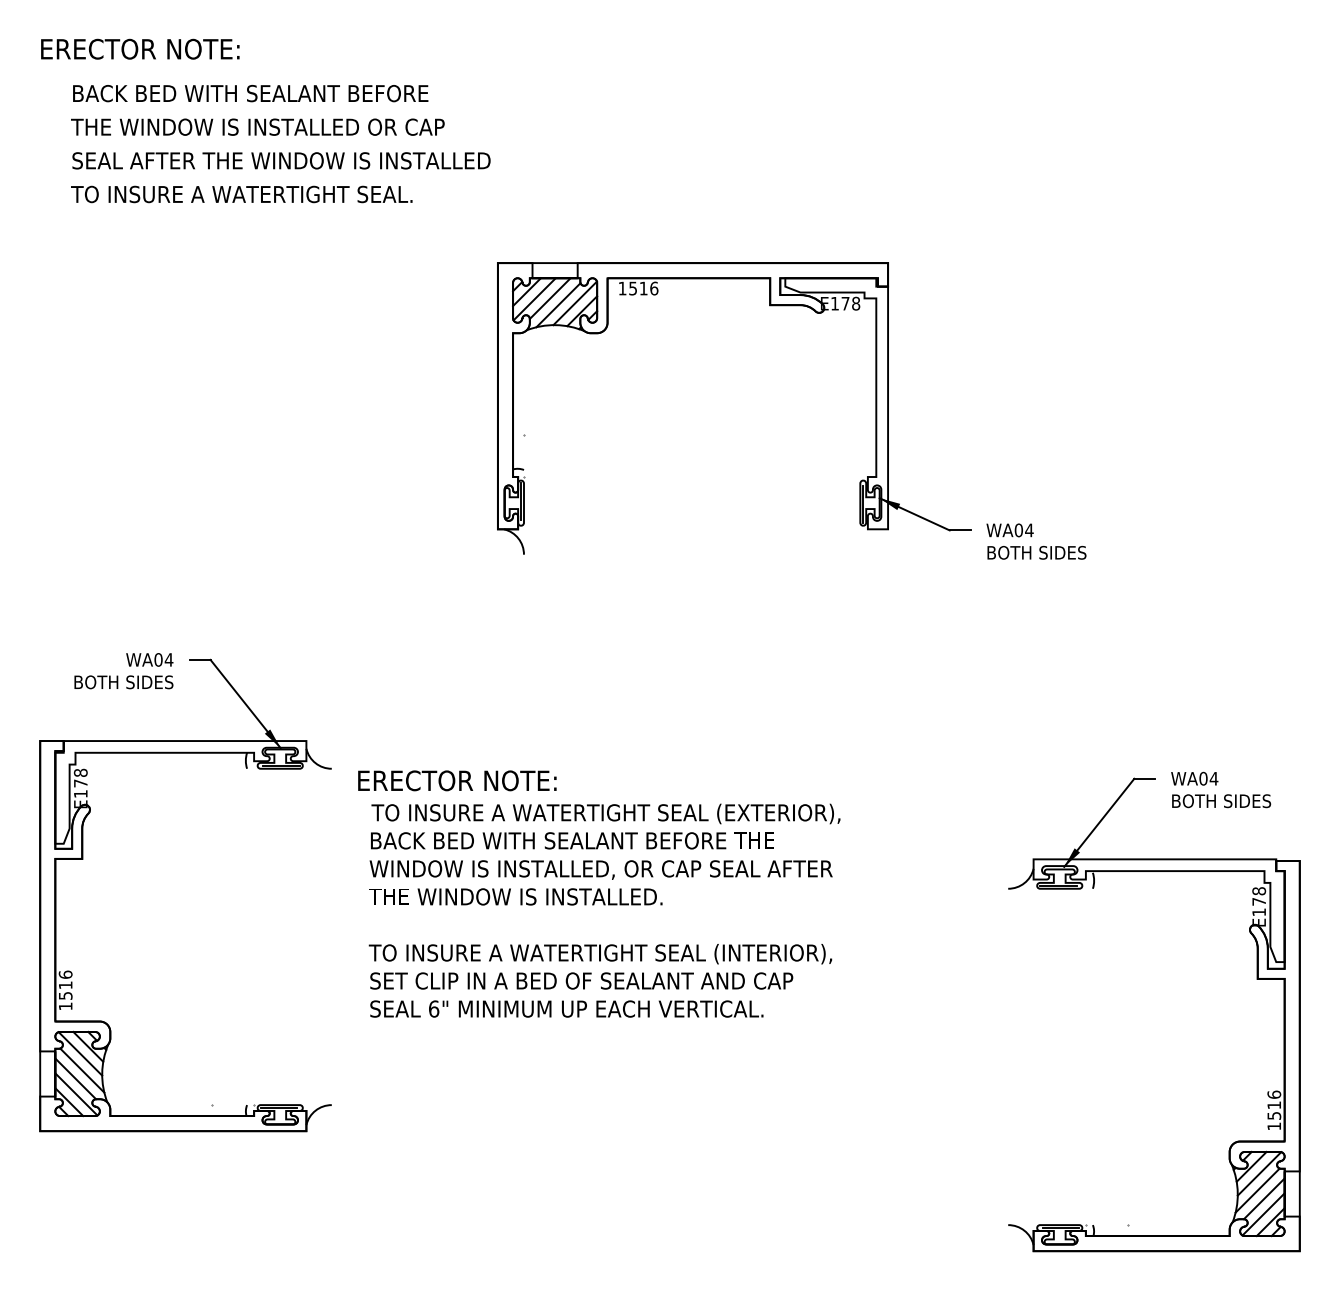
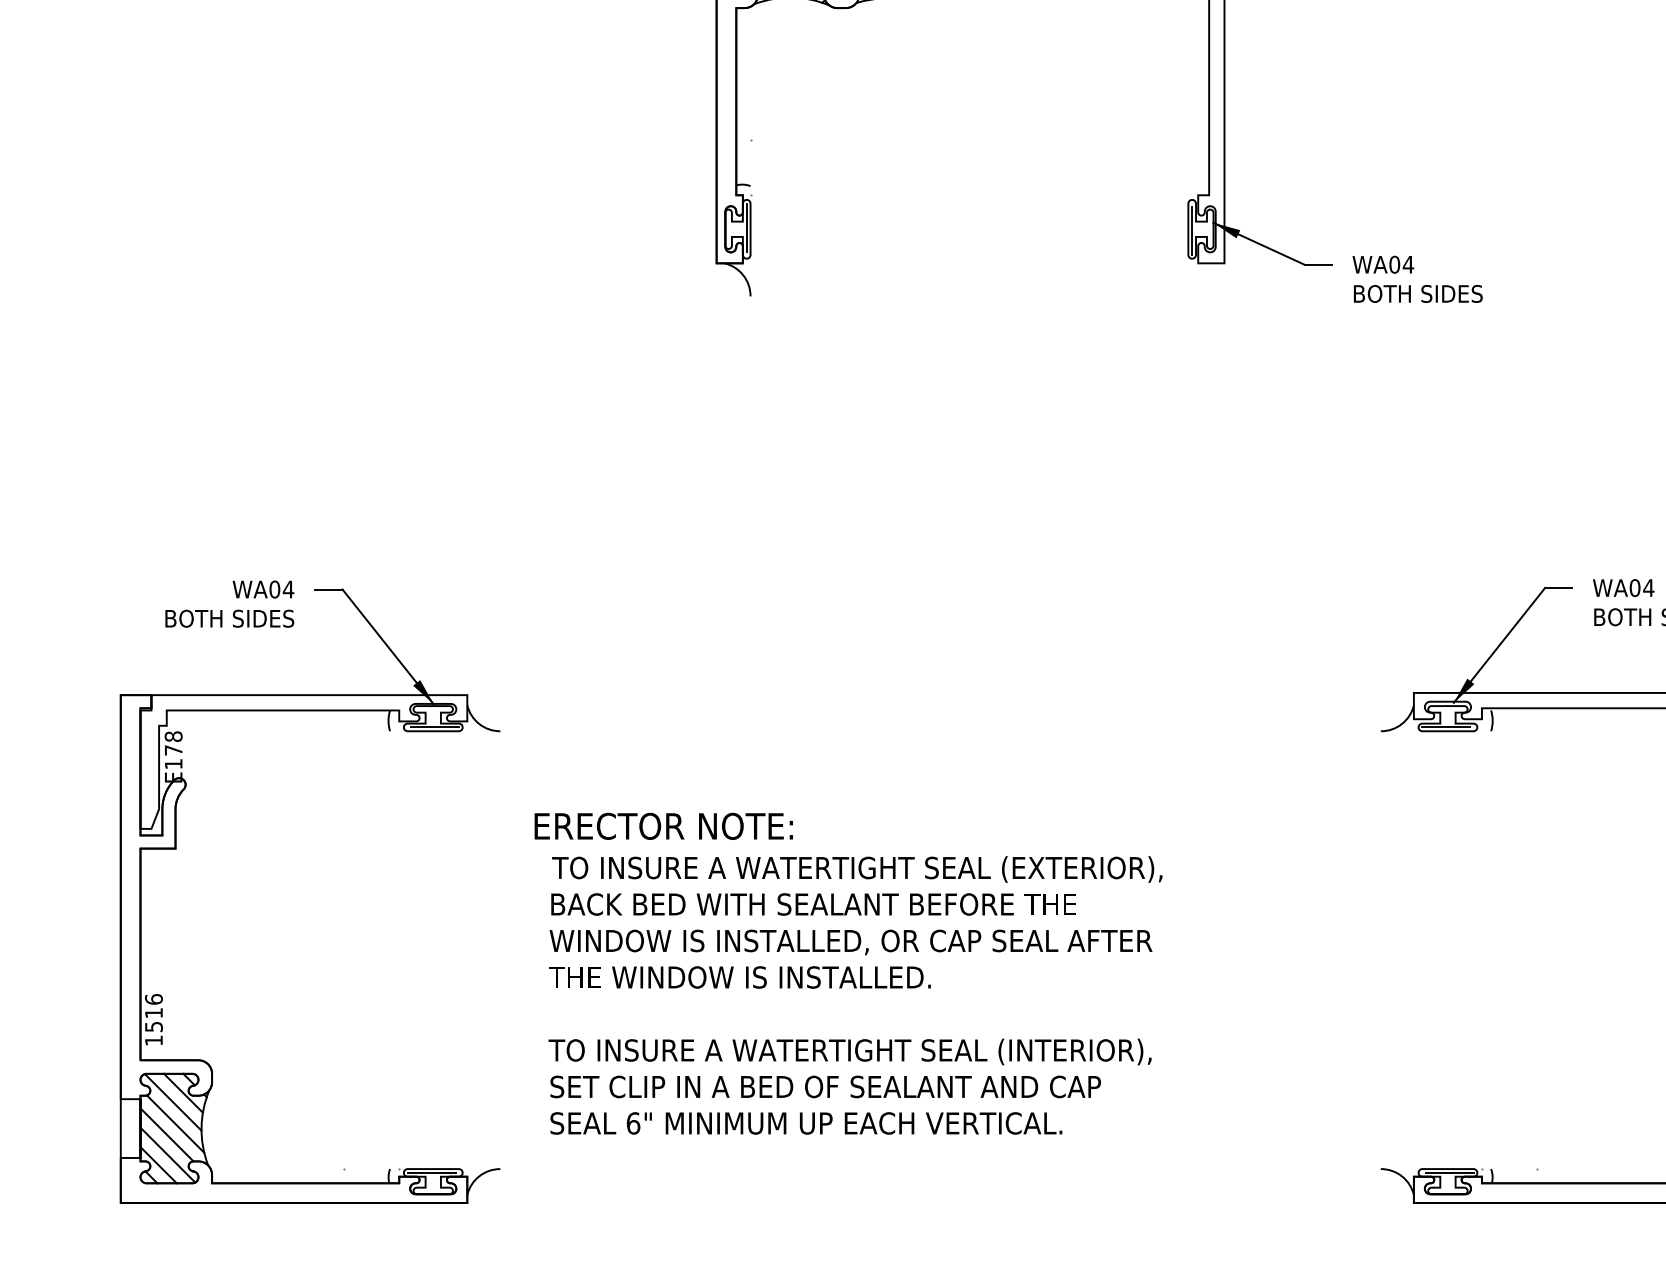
part: (83, 859) -> (177, 849), moved
text: (599, 893) -> (848, 973), moved

